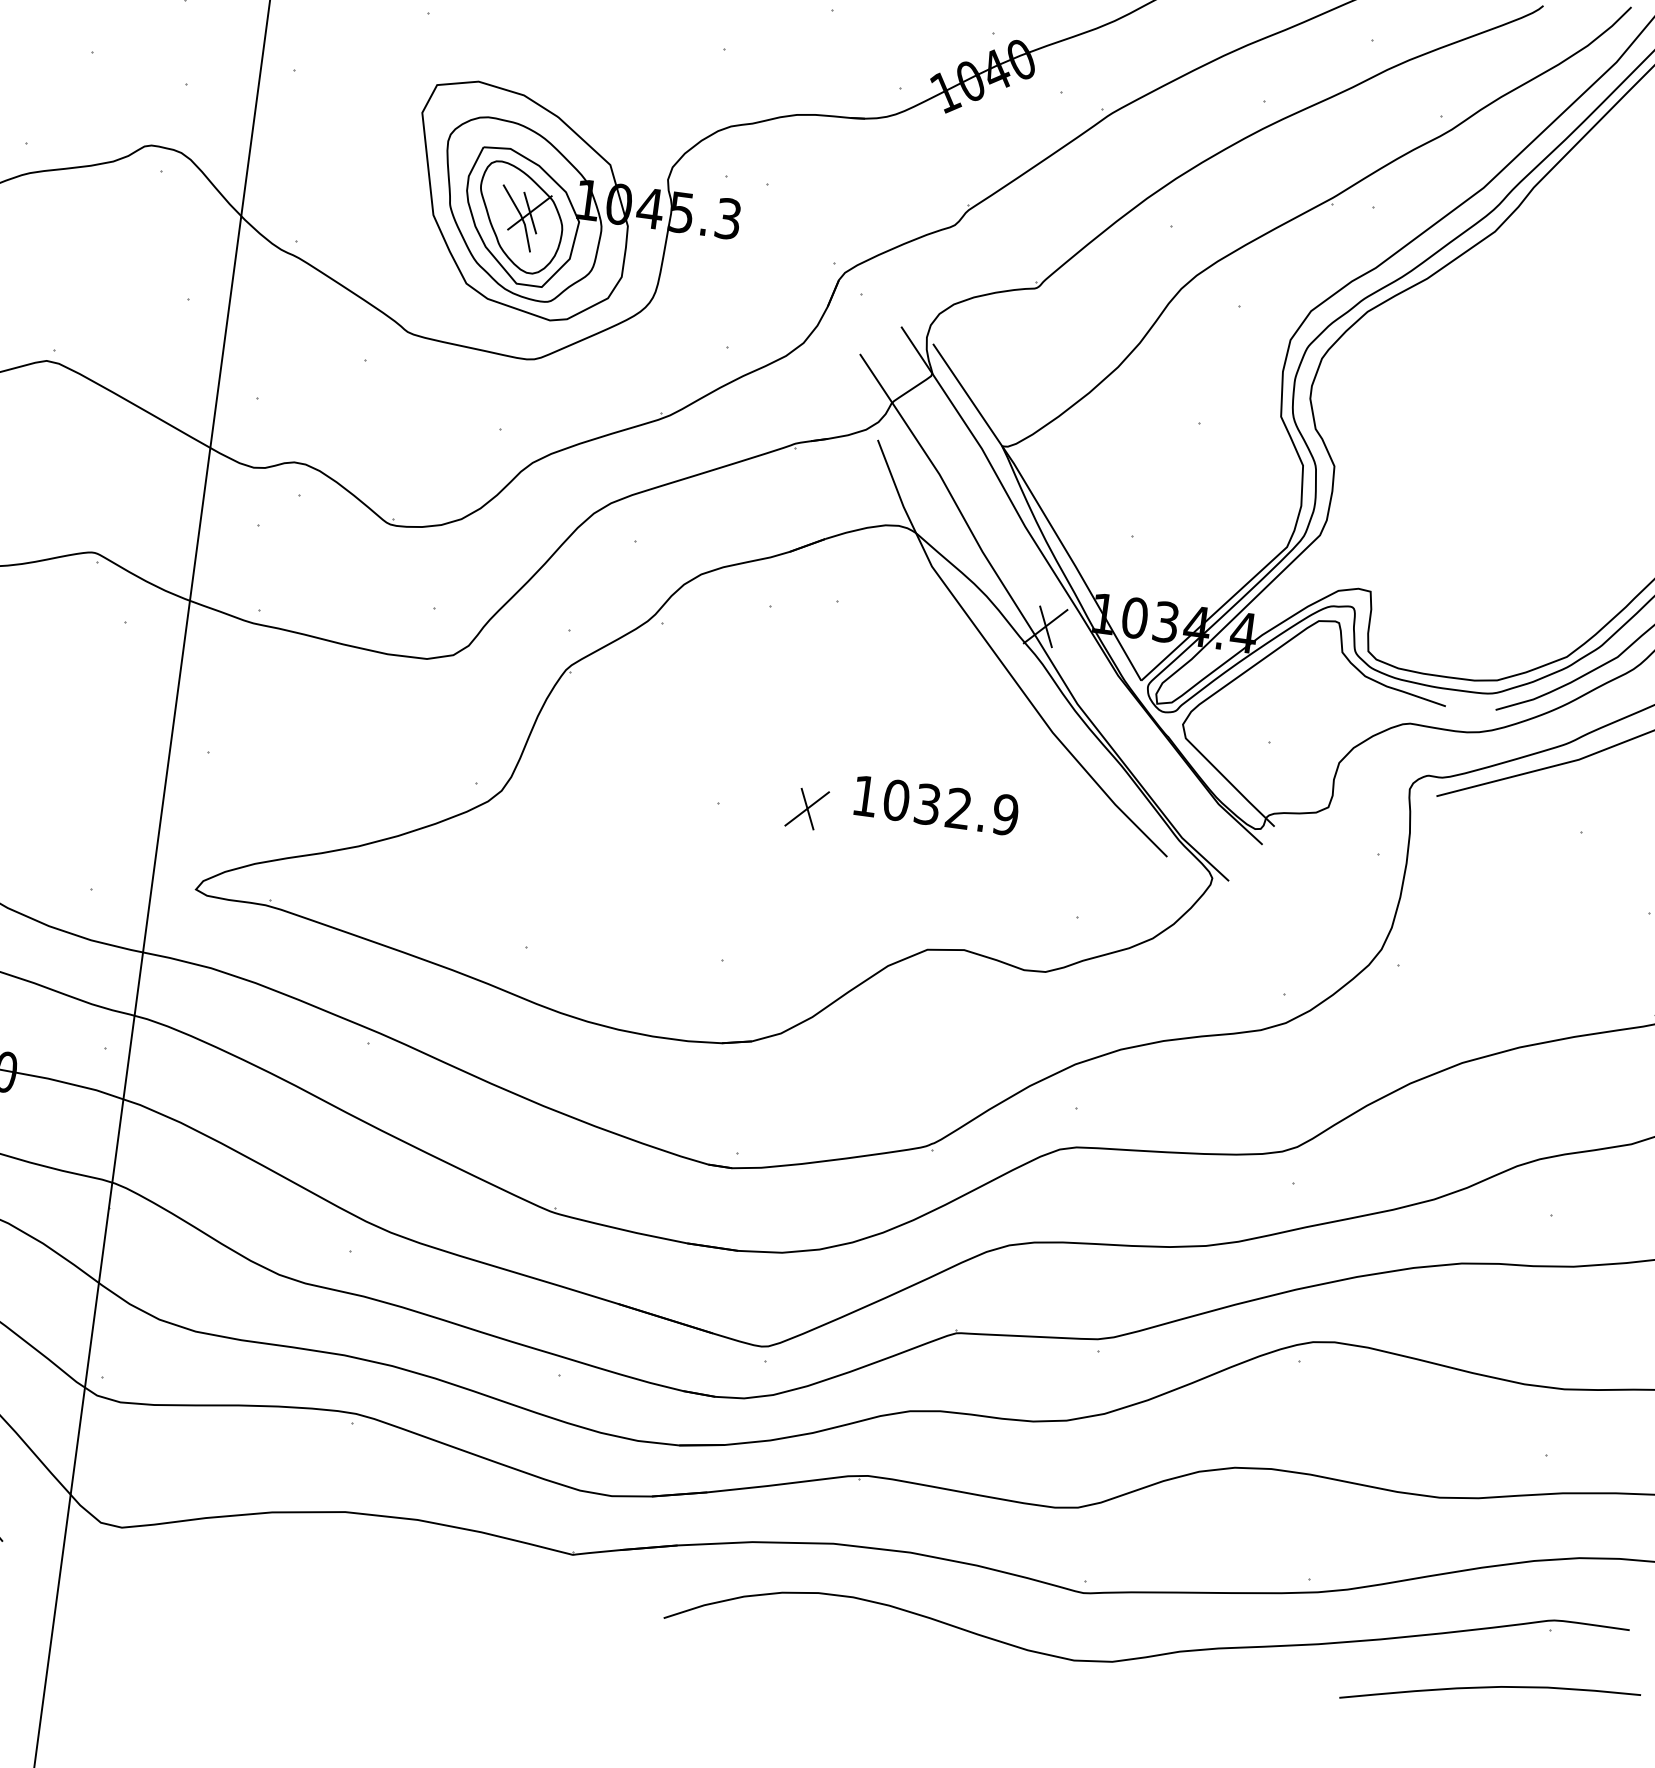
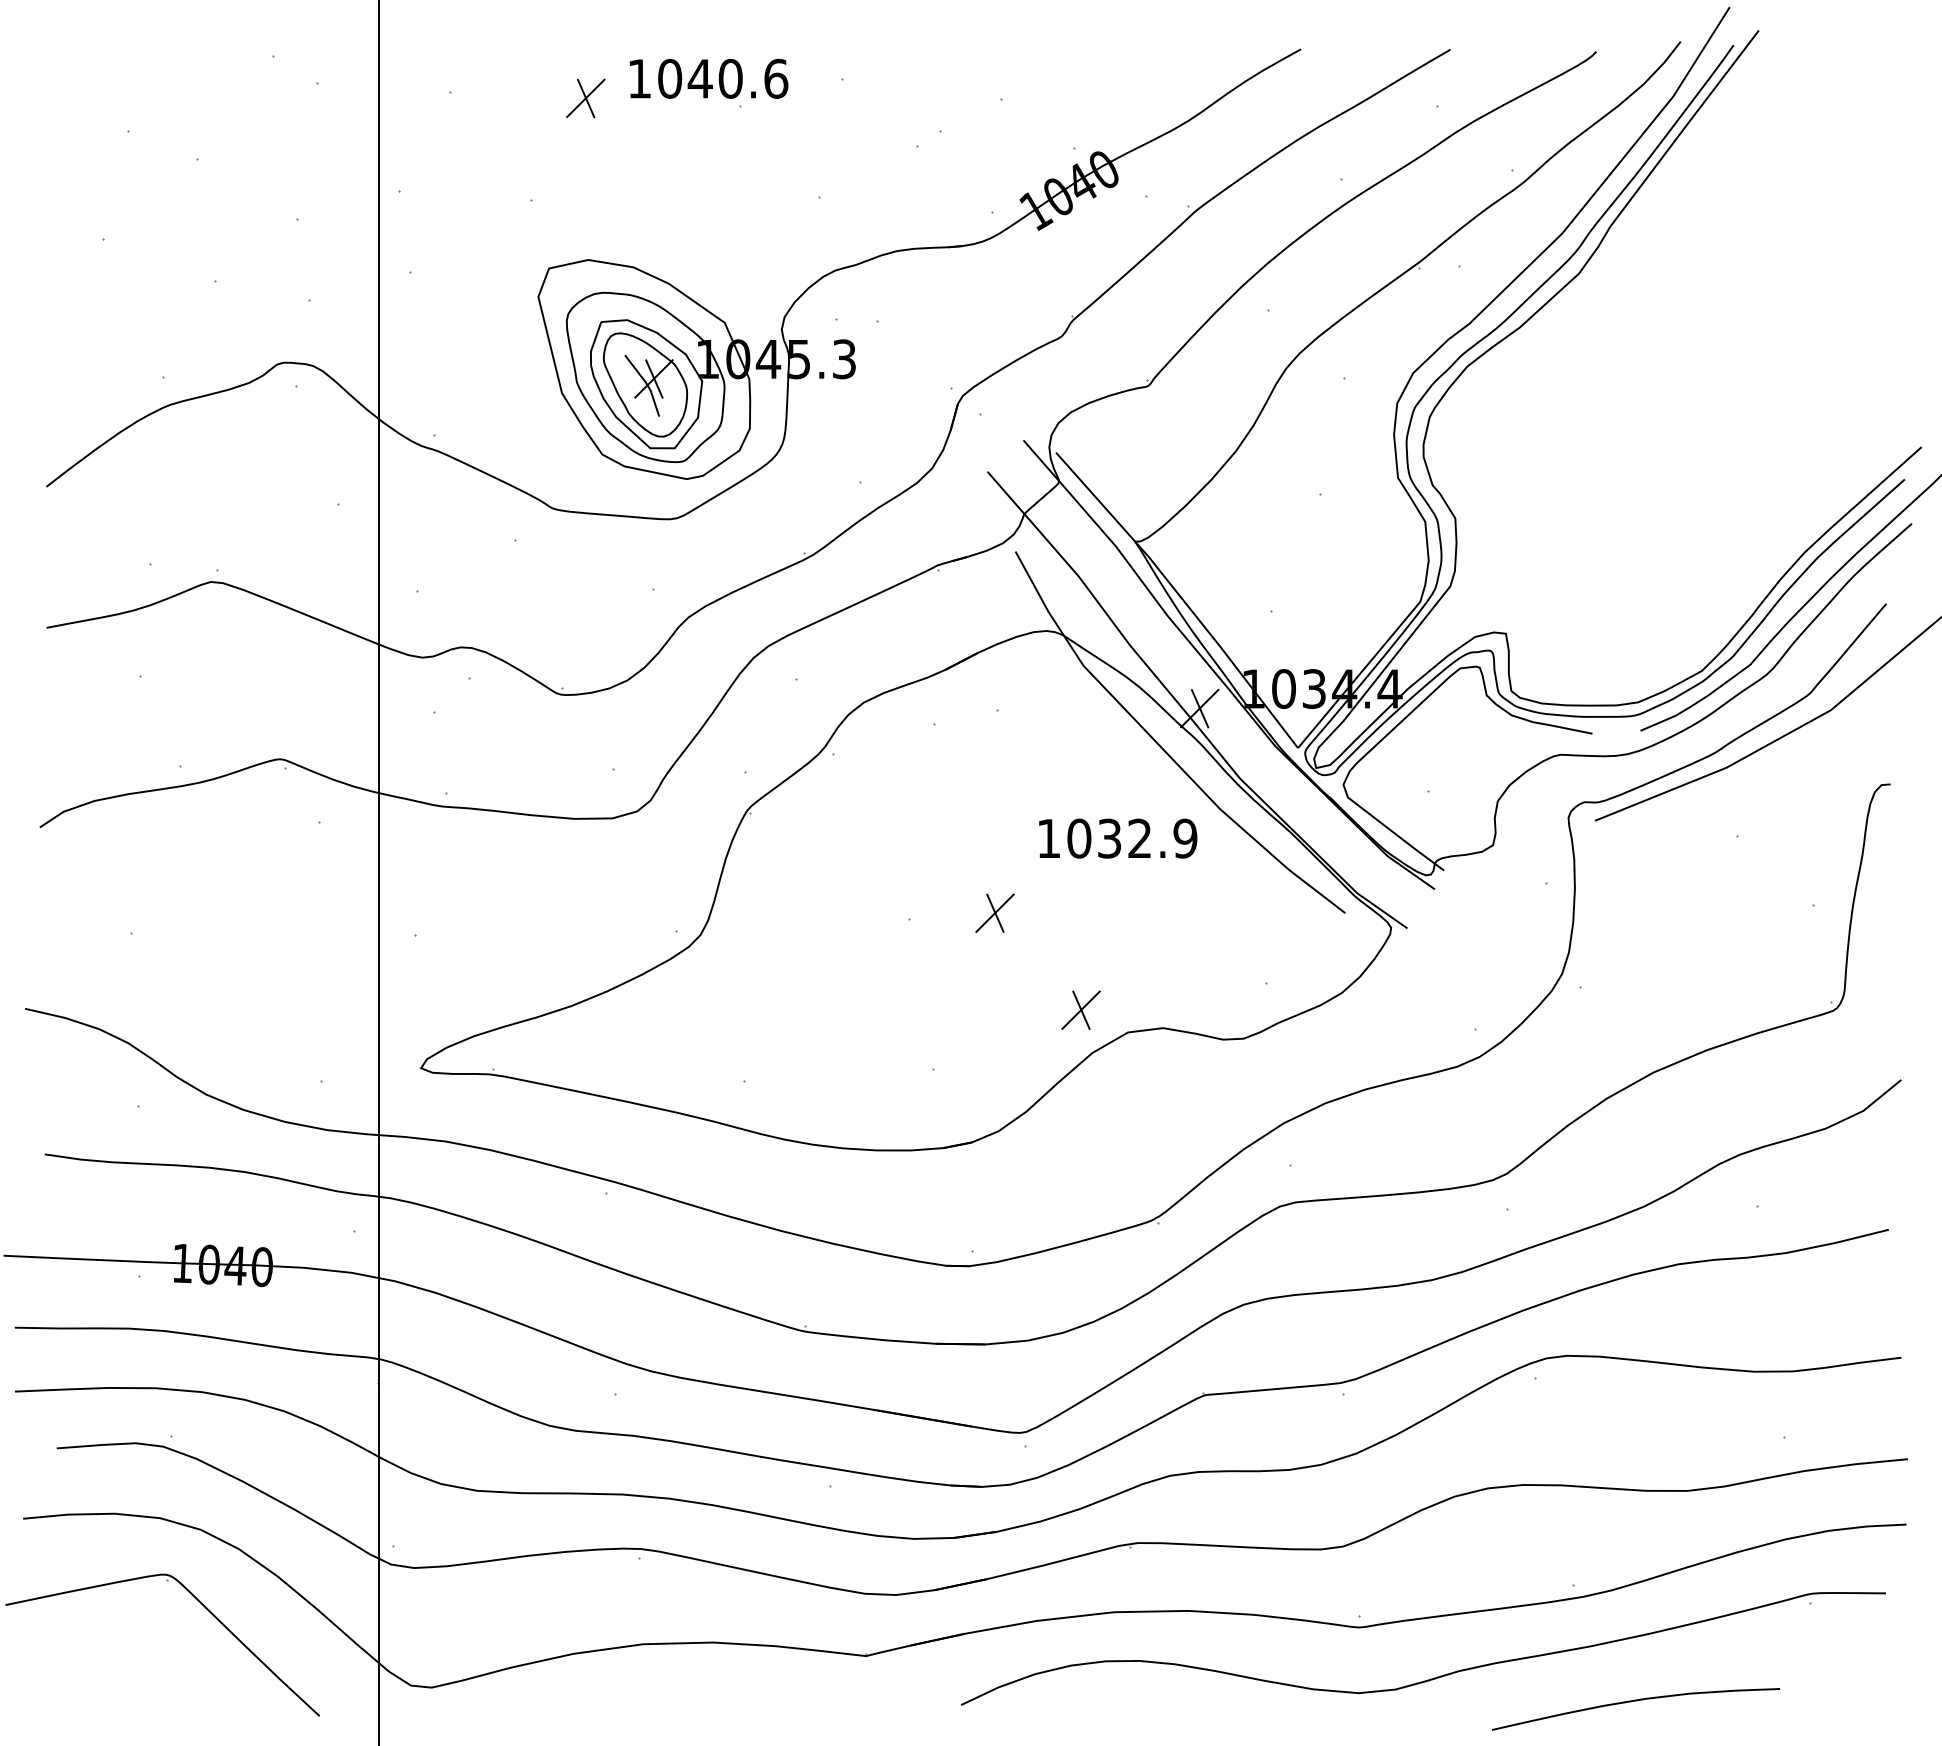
part: (936, 805) -> (1118, 838), moved
part: (881, 919) -> (1080, 1009), added
curve: (1491, 1688) -> (1636, 1701), moved

